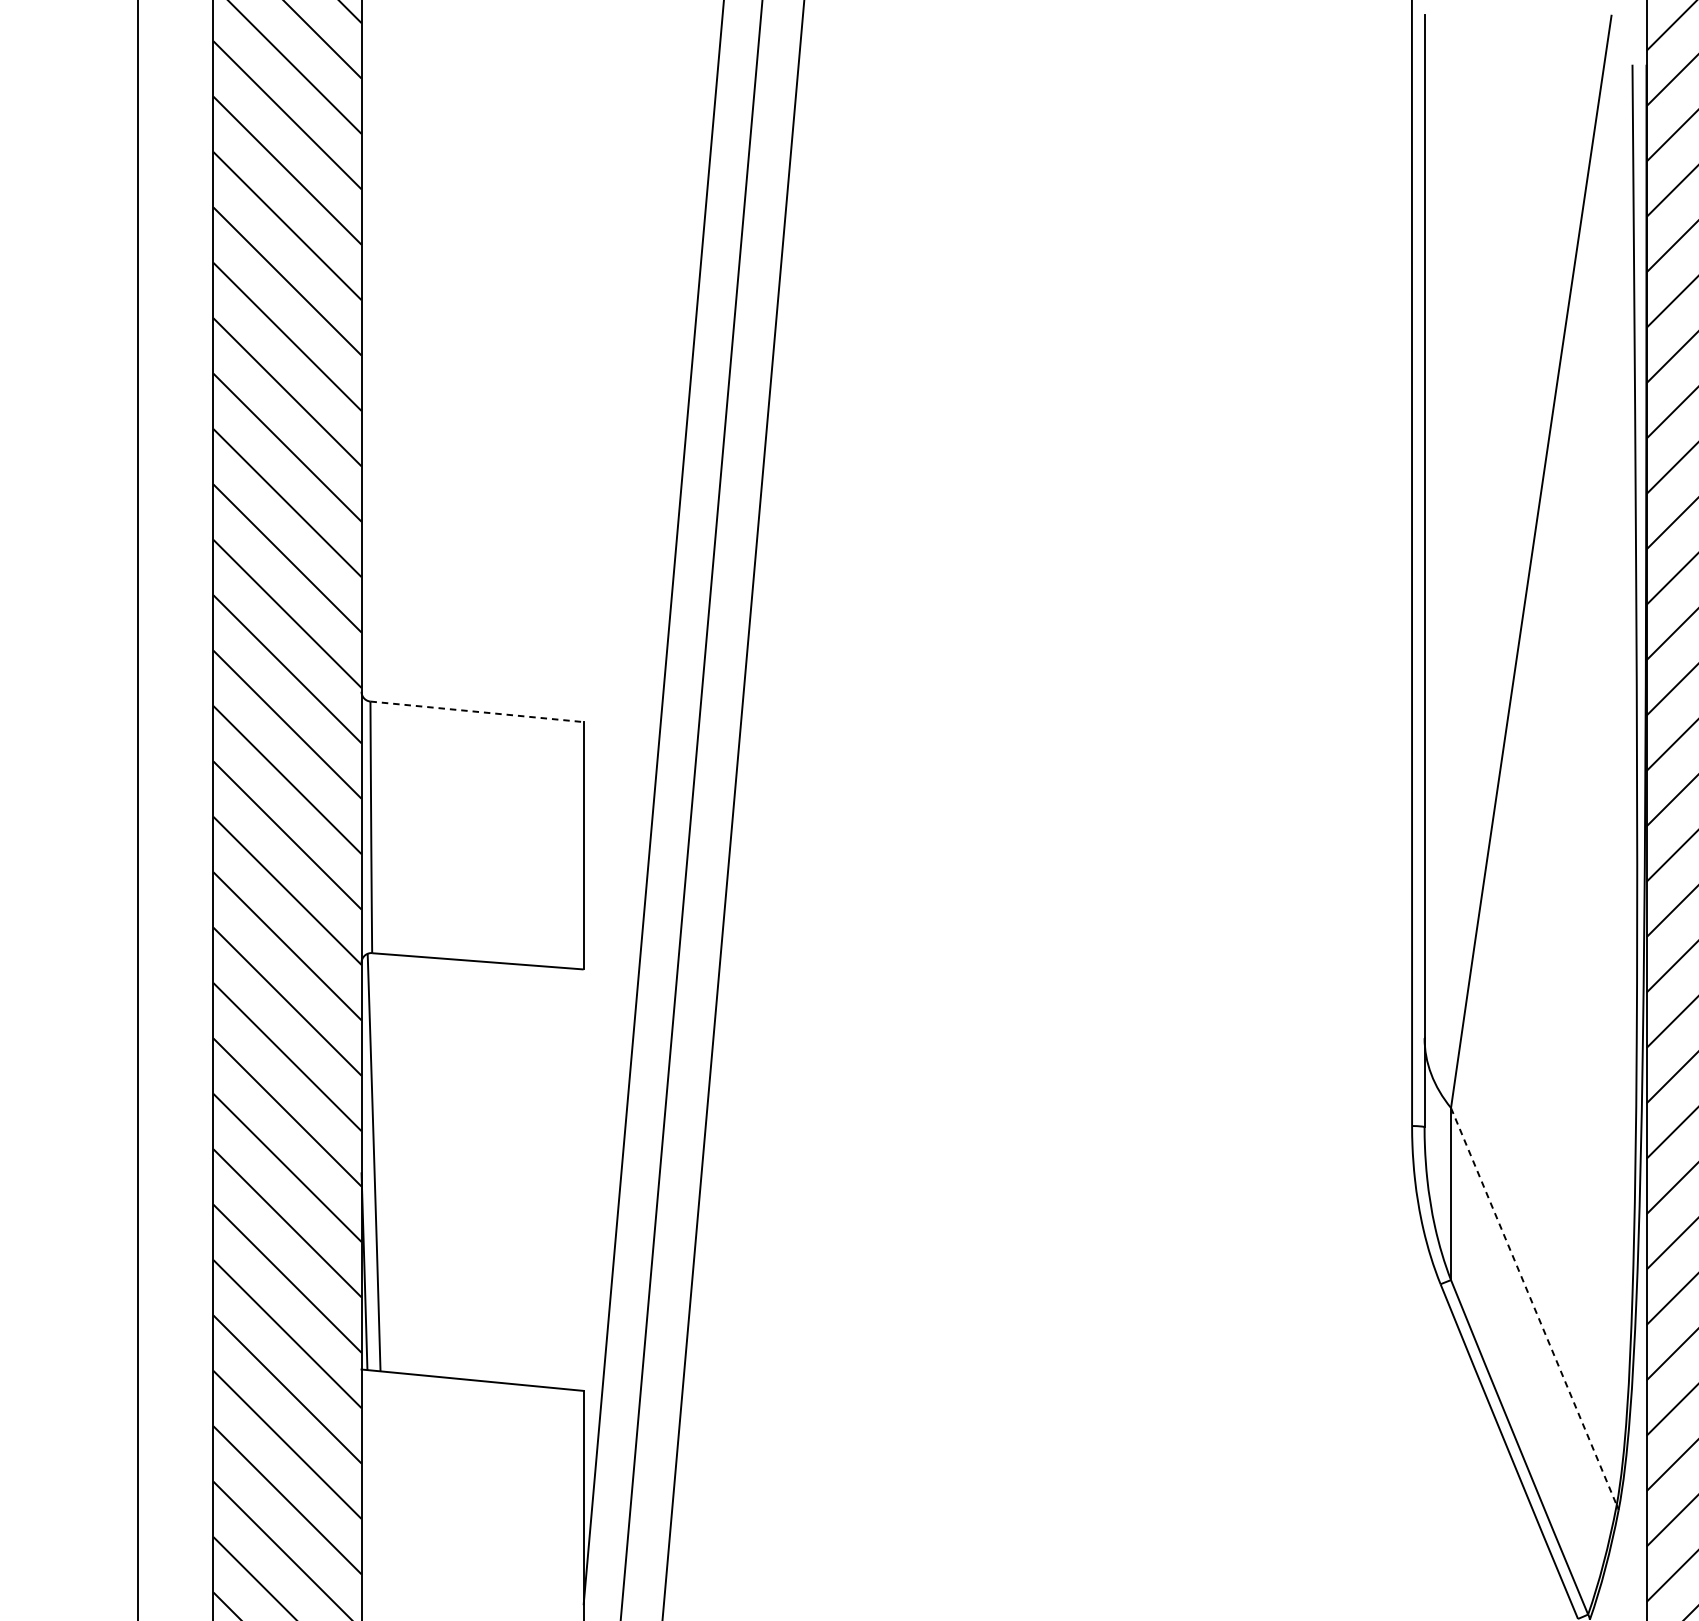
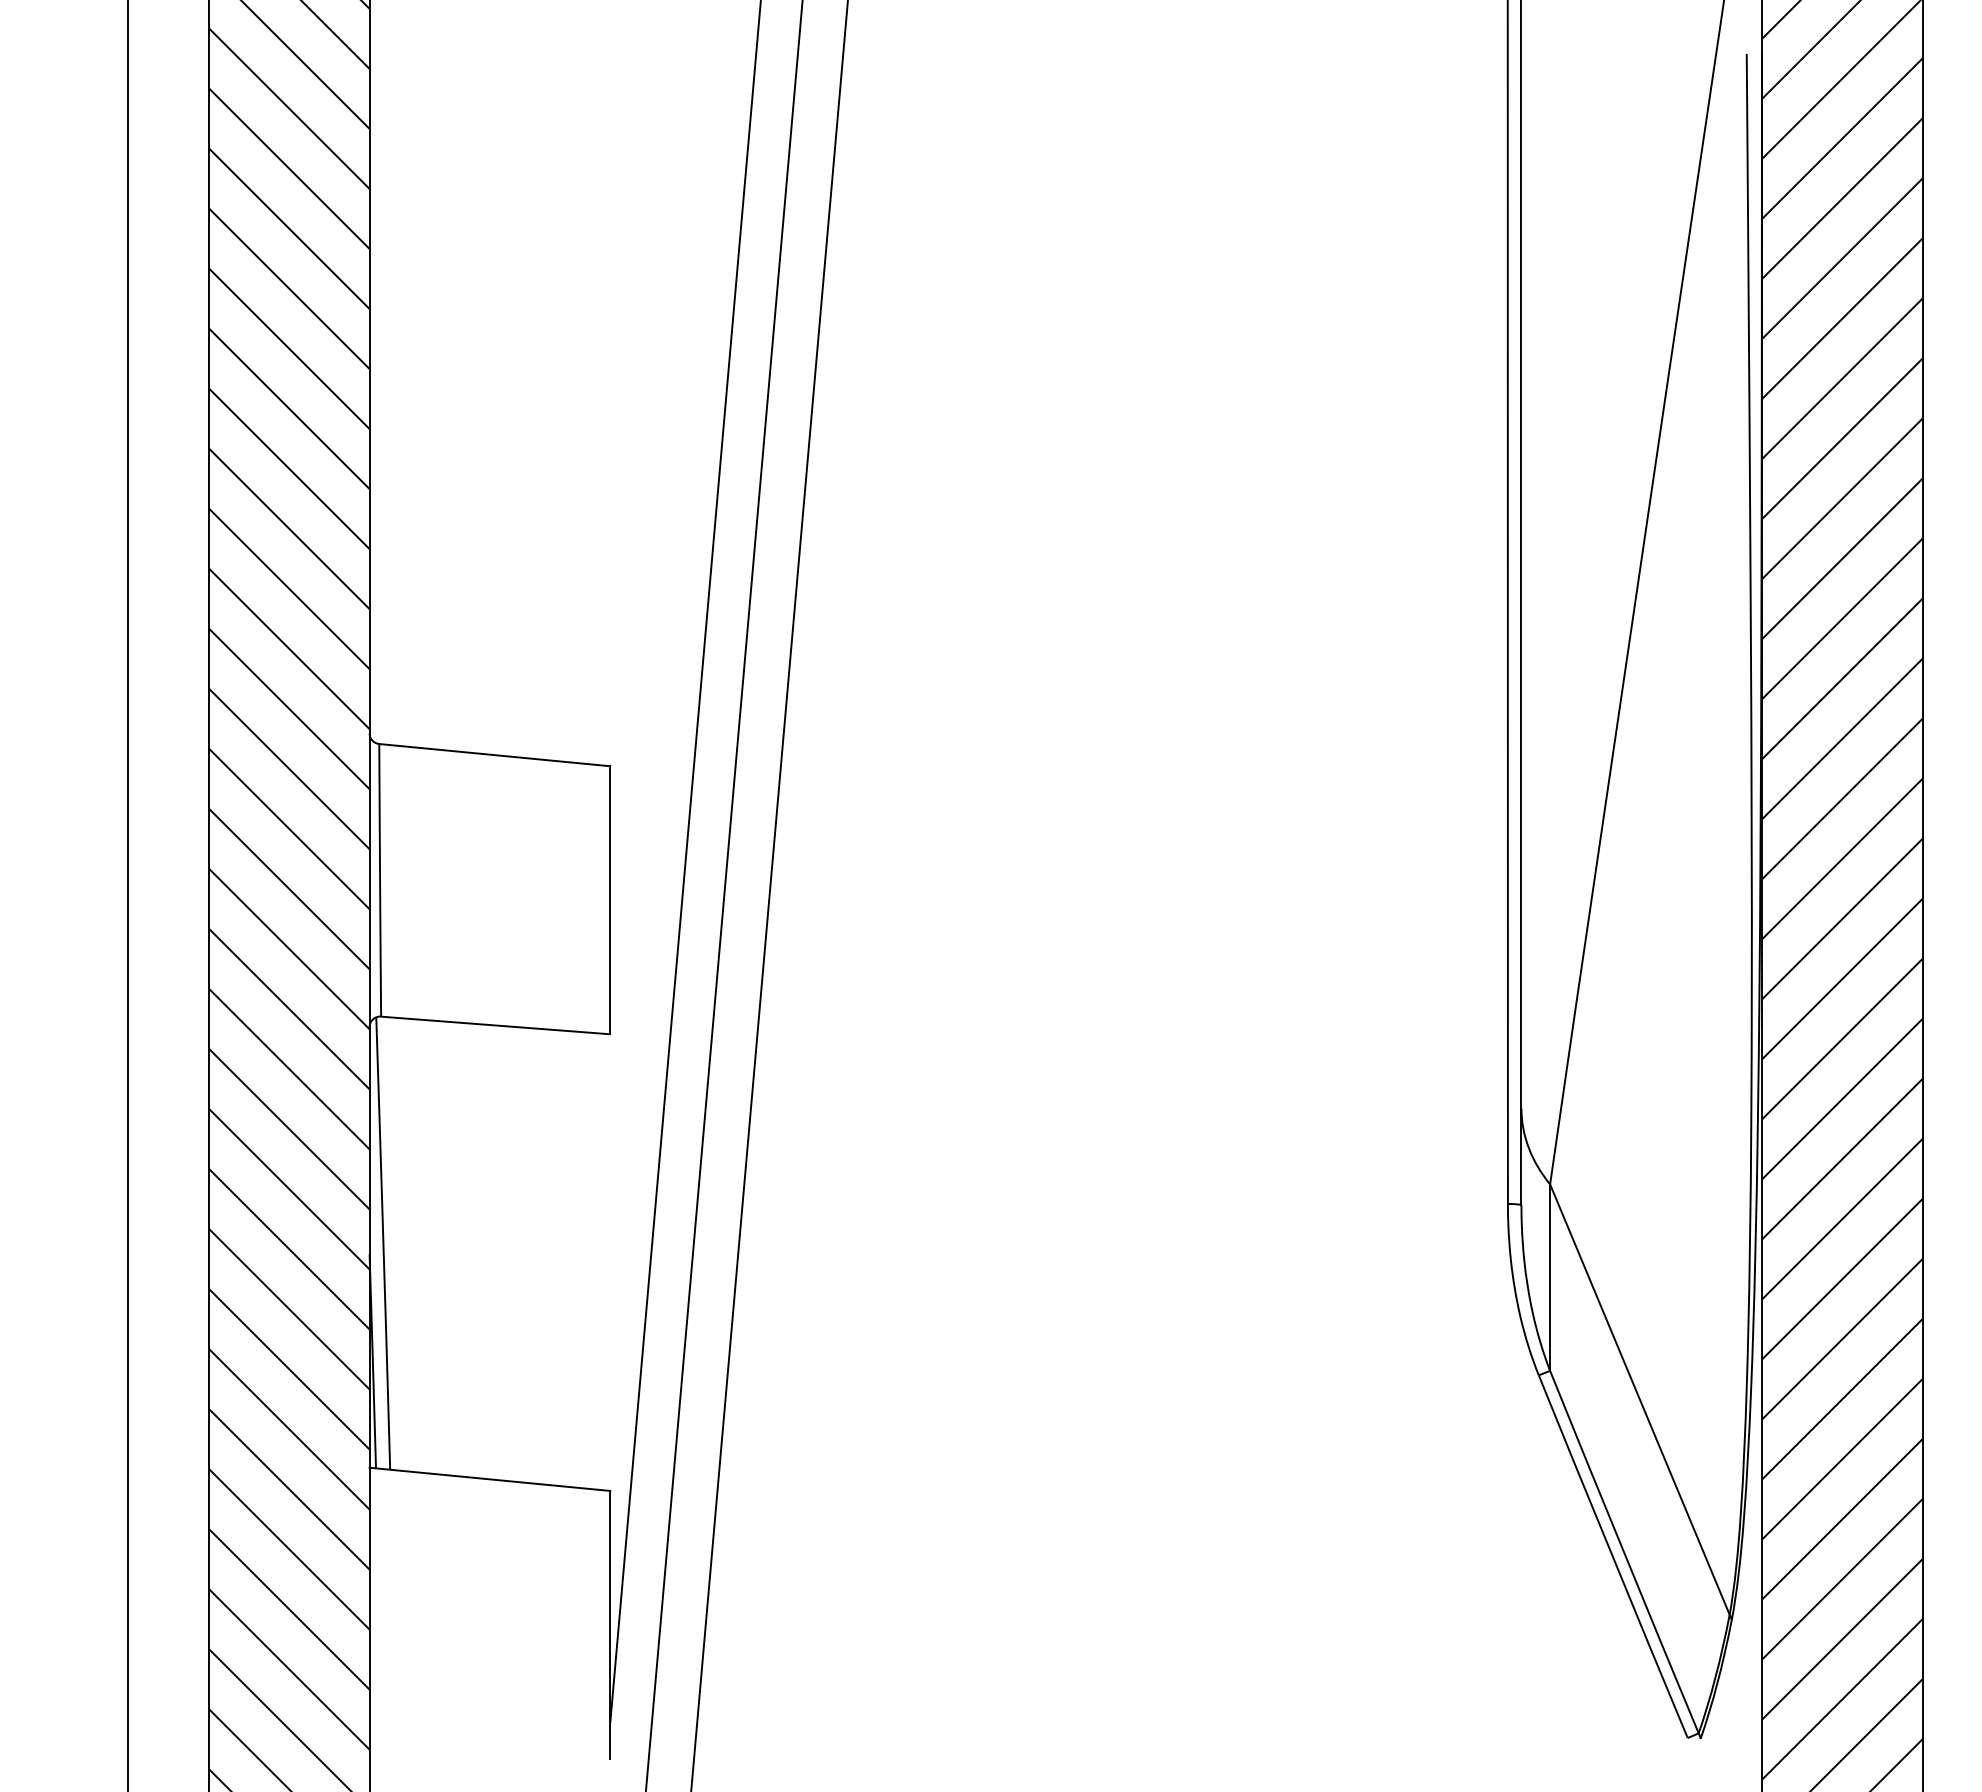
line: (477, 712) -> (495, 755), dashed -> solid
line: (1534, 1307) -> (1640, 1400), dashed -> solid

